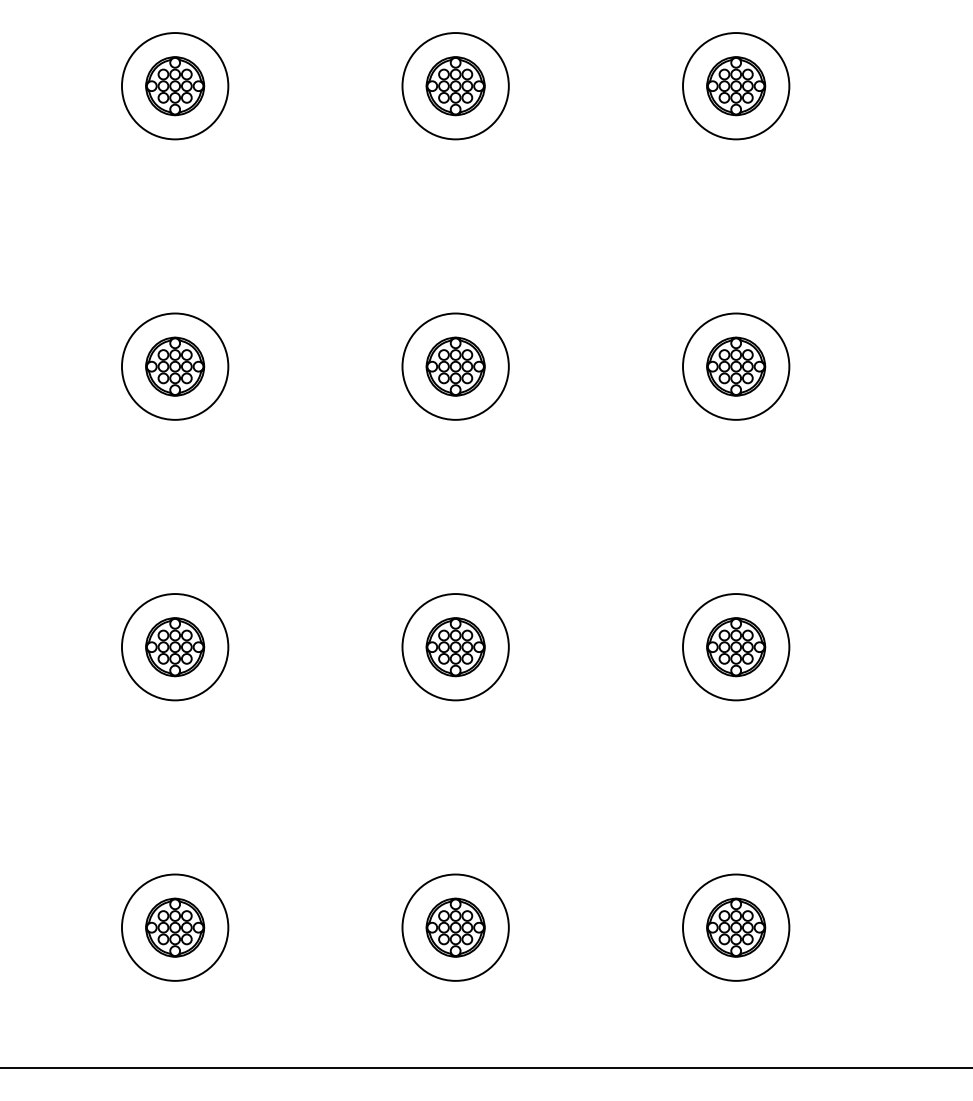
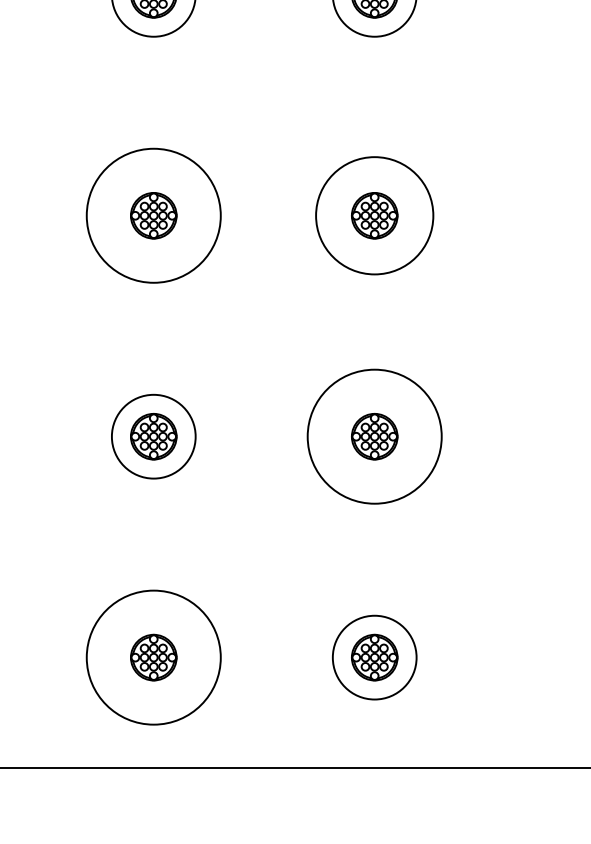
circle: (455, 366) -> (153, 215), size x1.6
circle: (736, 366) -> (374, 215), size x1.4
circle: (736, 647) -> (374, 436), size x1.6
circle: (455, 927) -> (153, 657), size x1.6

